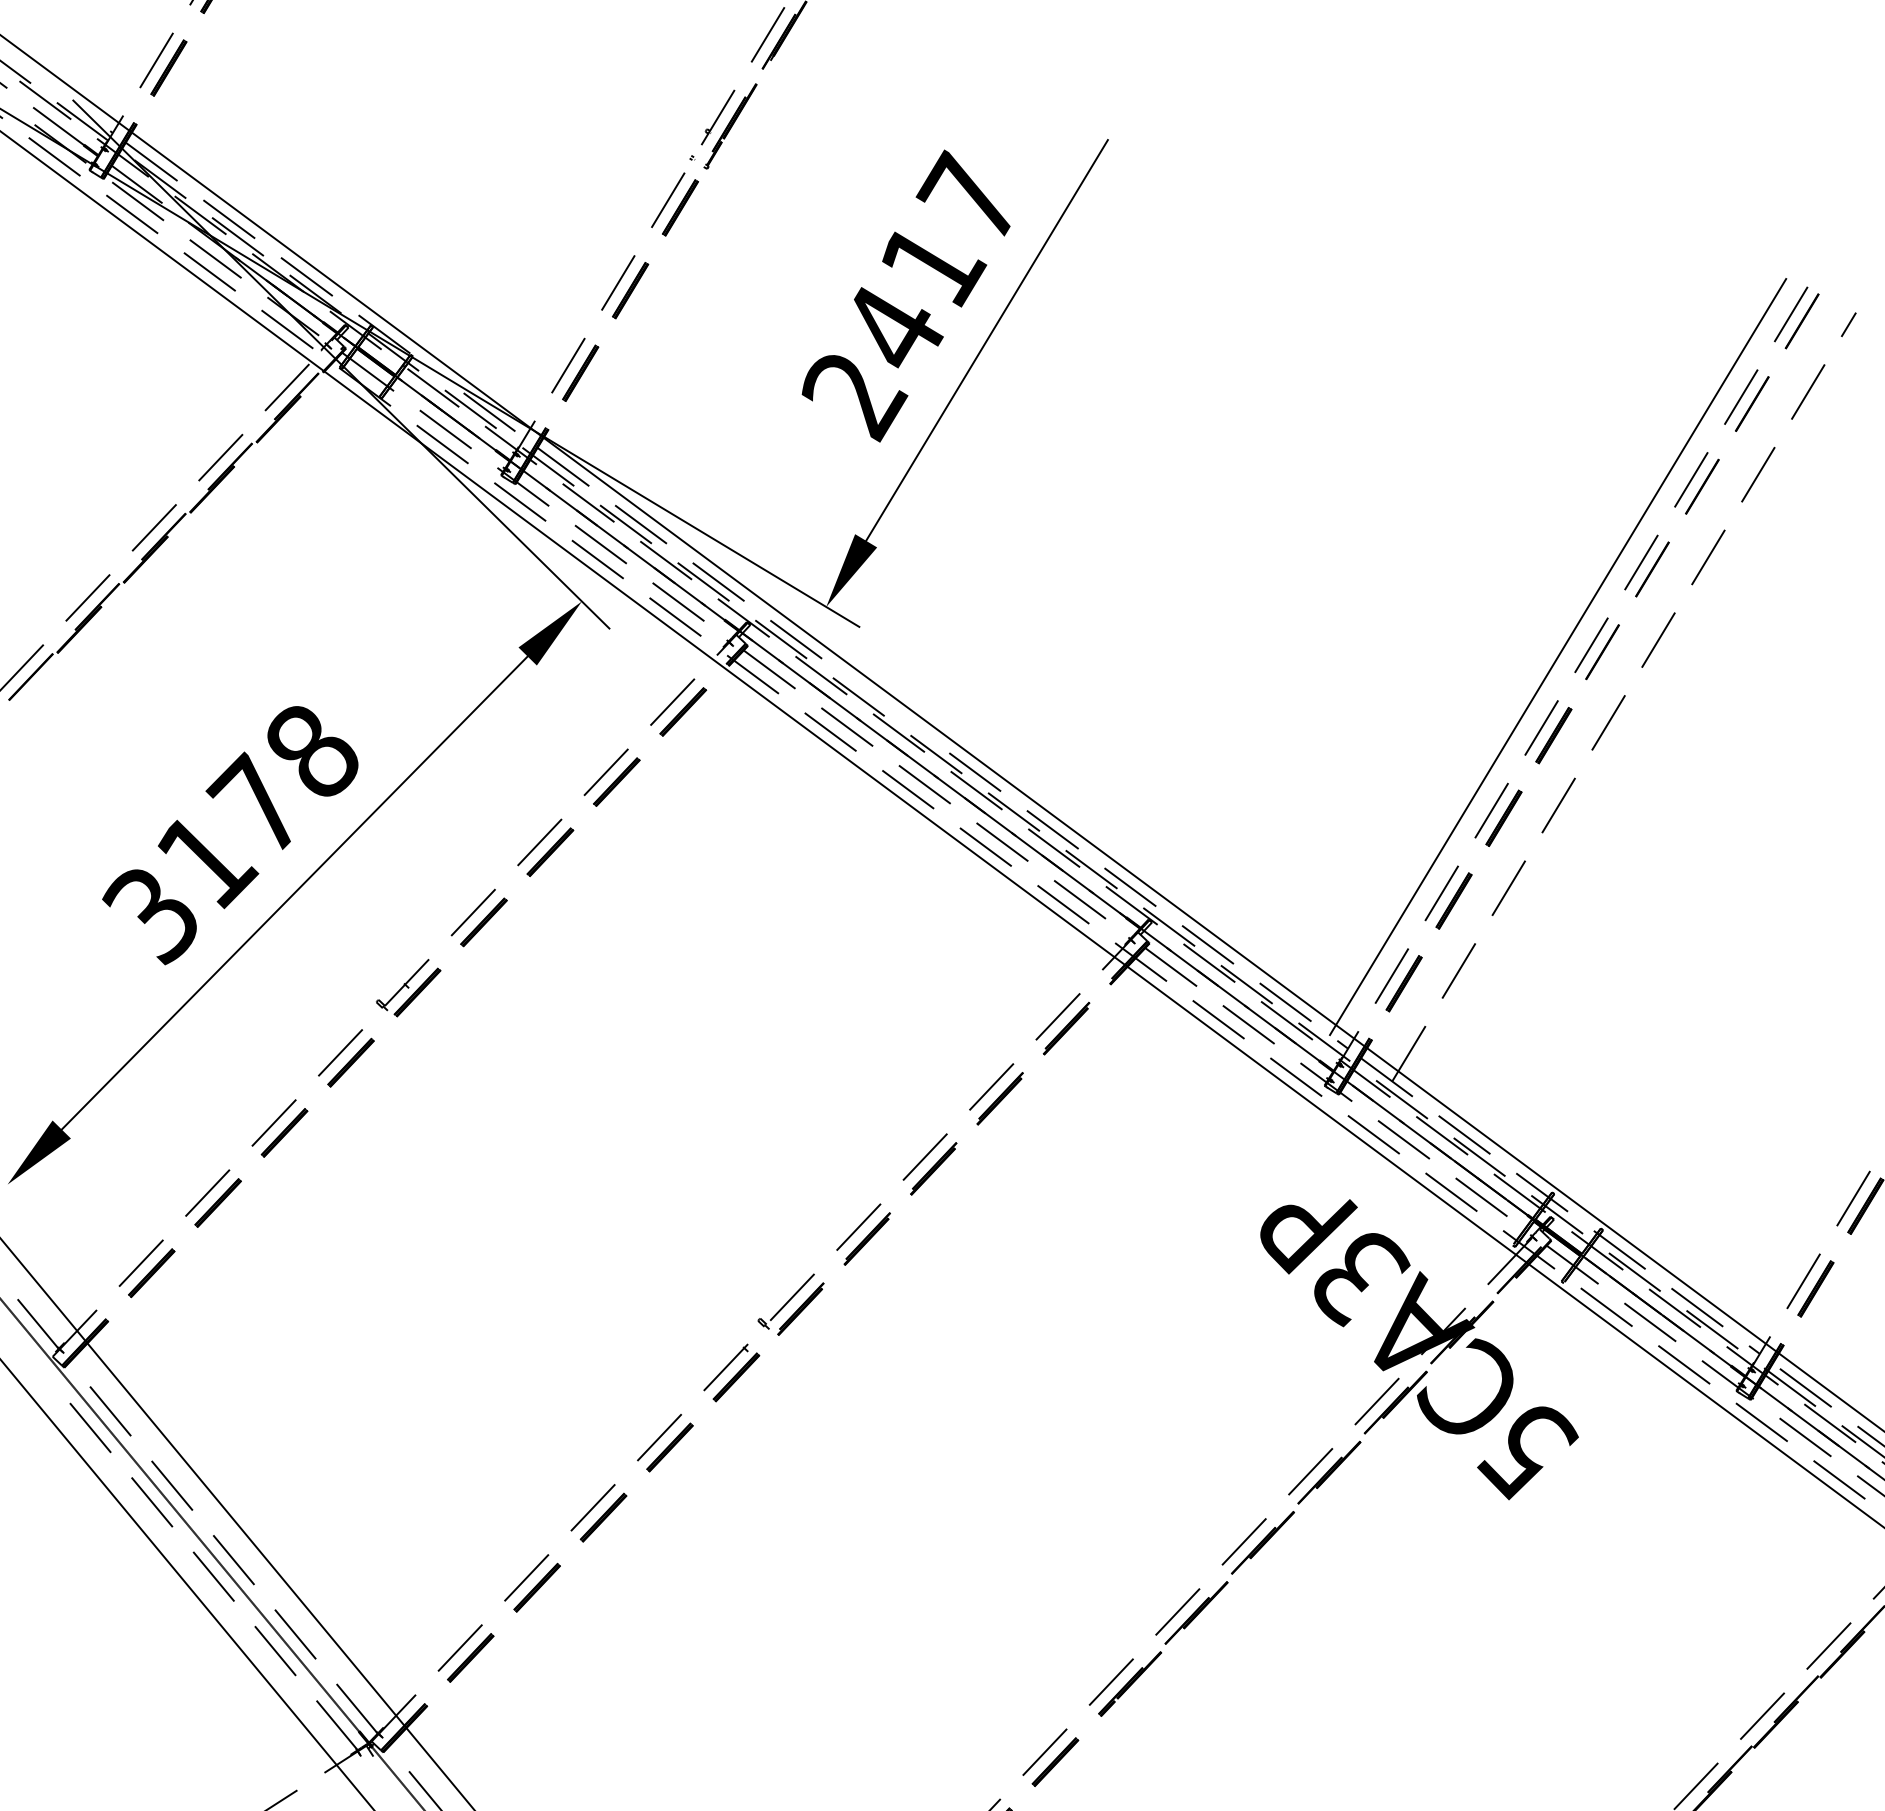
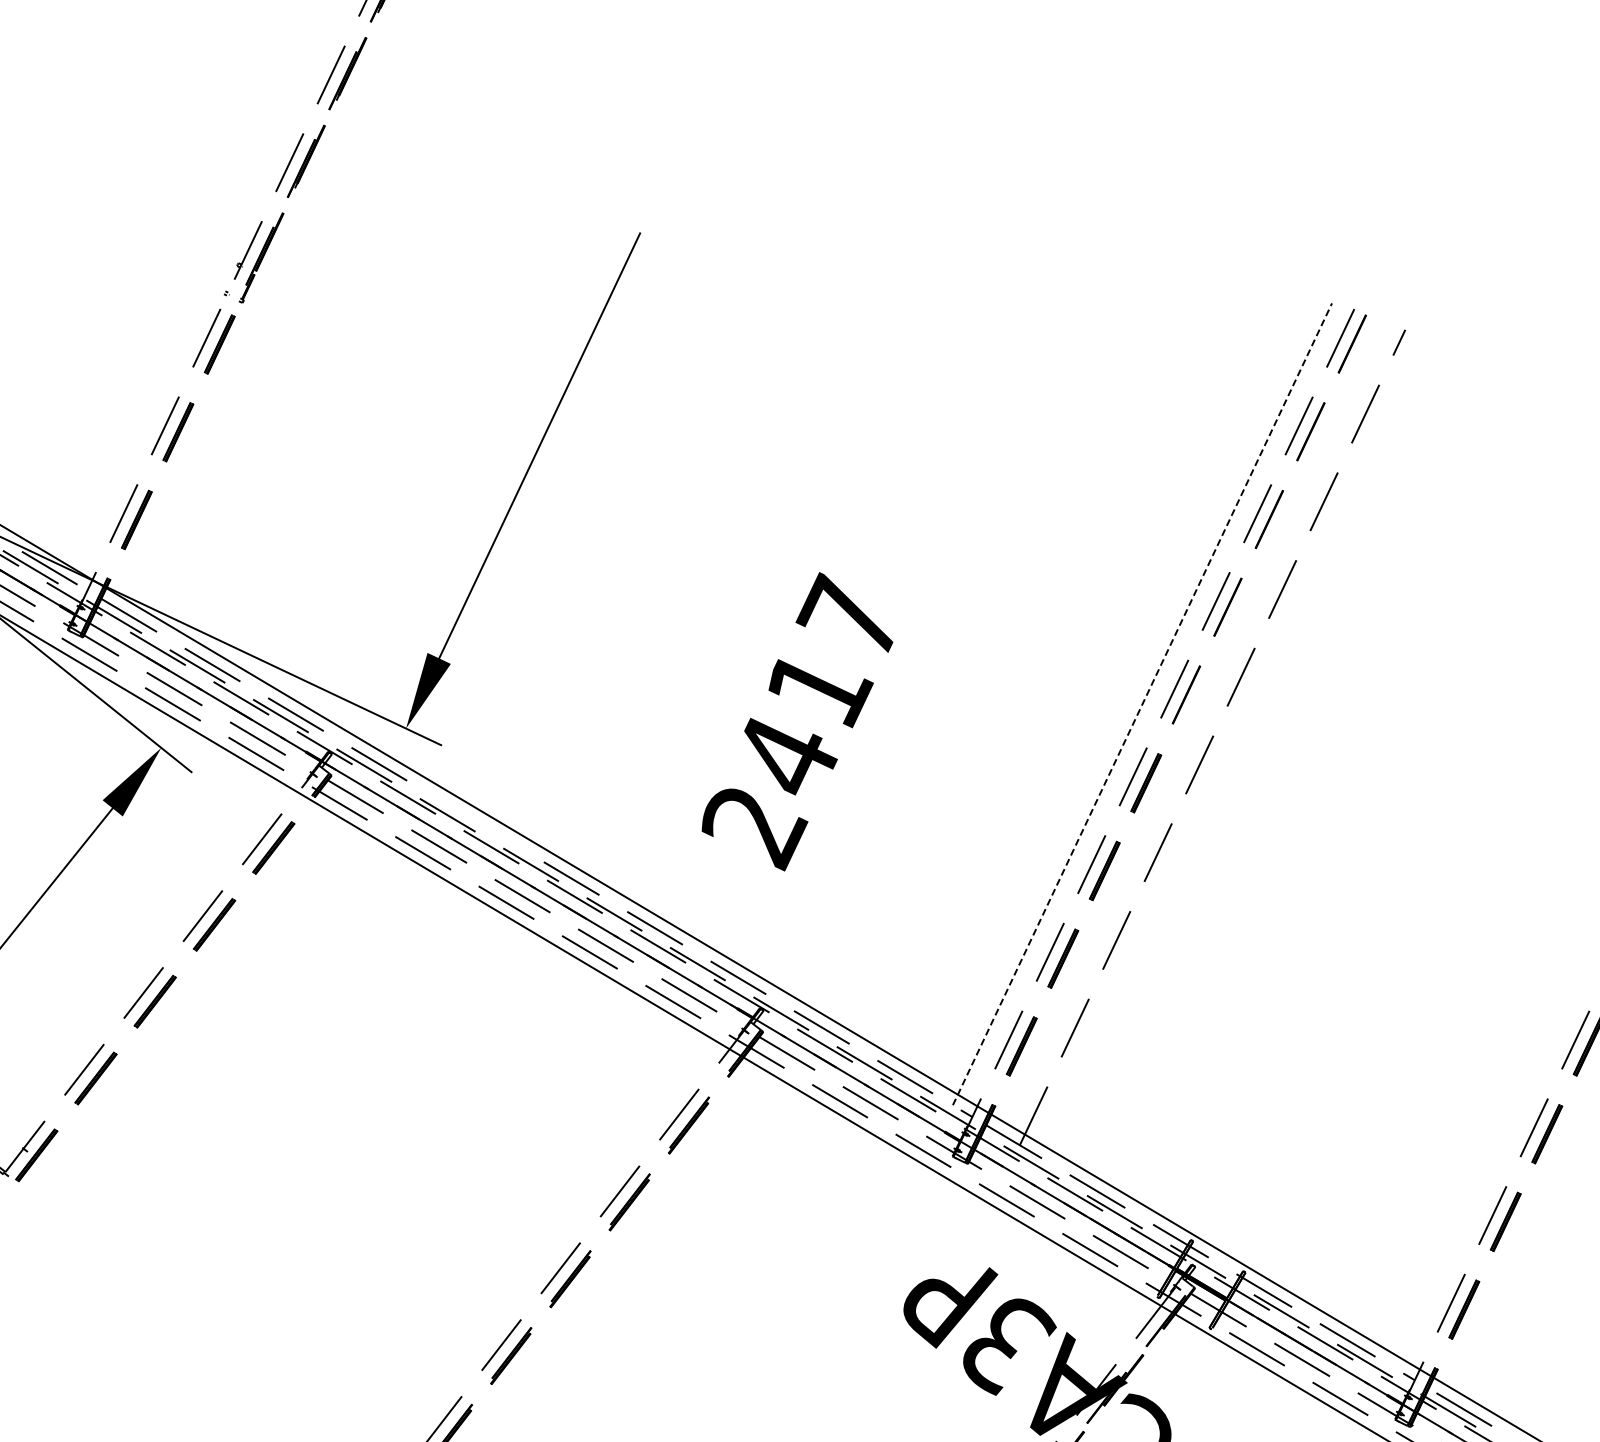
text: (905, 295) -> (795, 721), moved
line: (1558, 656) -> (1142, 703), solid -> dashed

